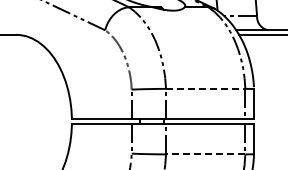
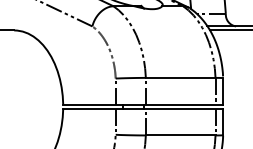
line: (205, 88) -> (180, 77), dashed -> solid
line: (205, 154) -> (180, 135), dashed -> solid

